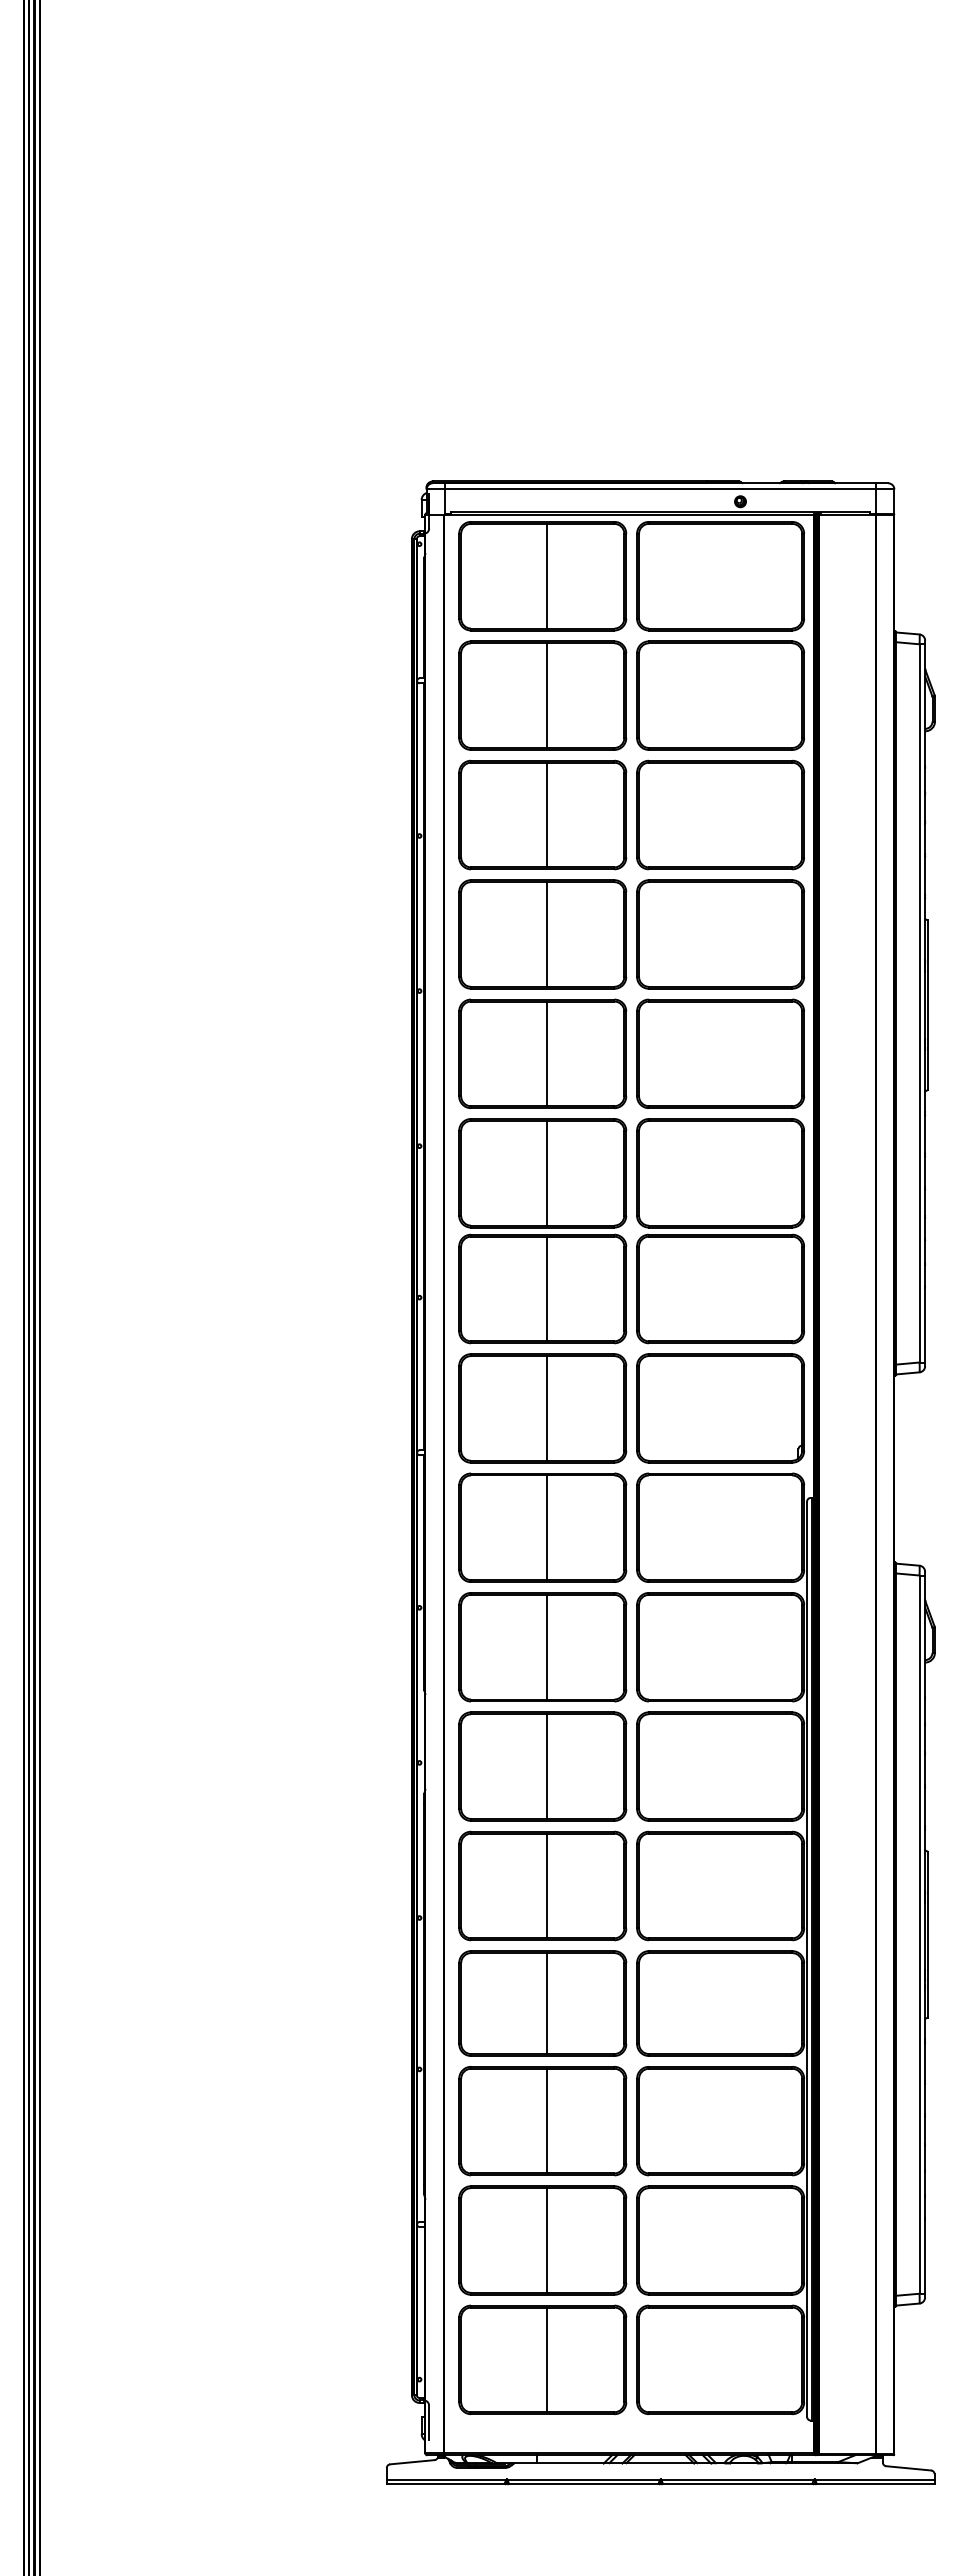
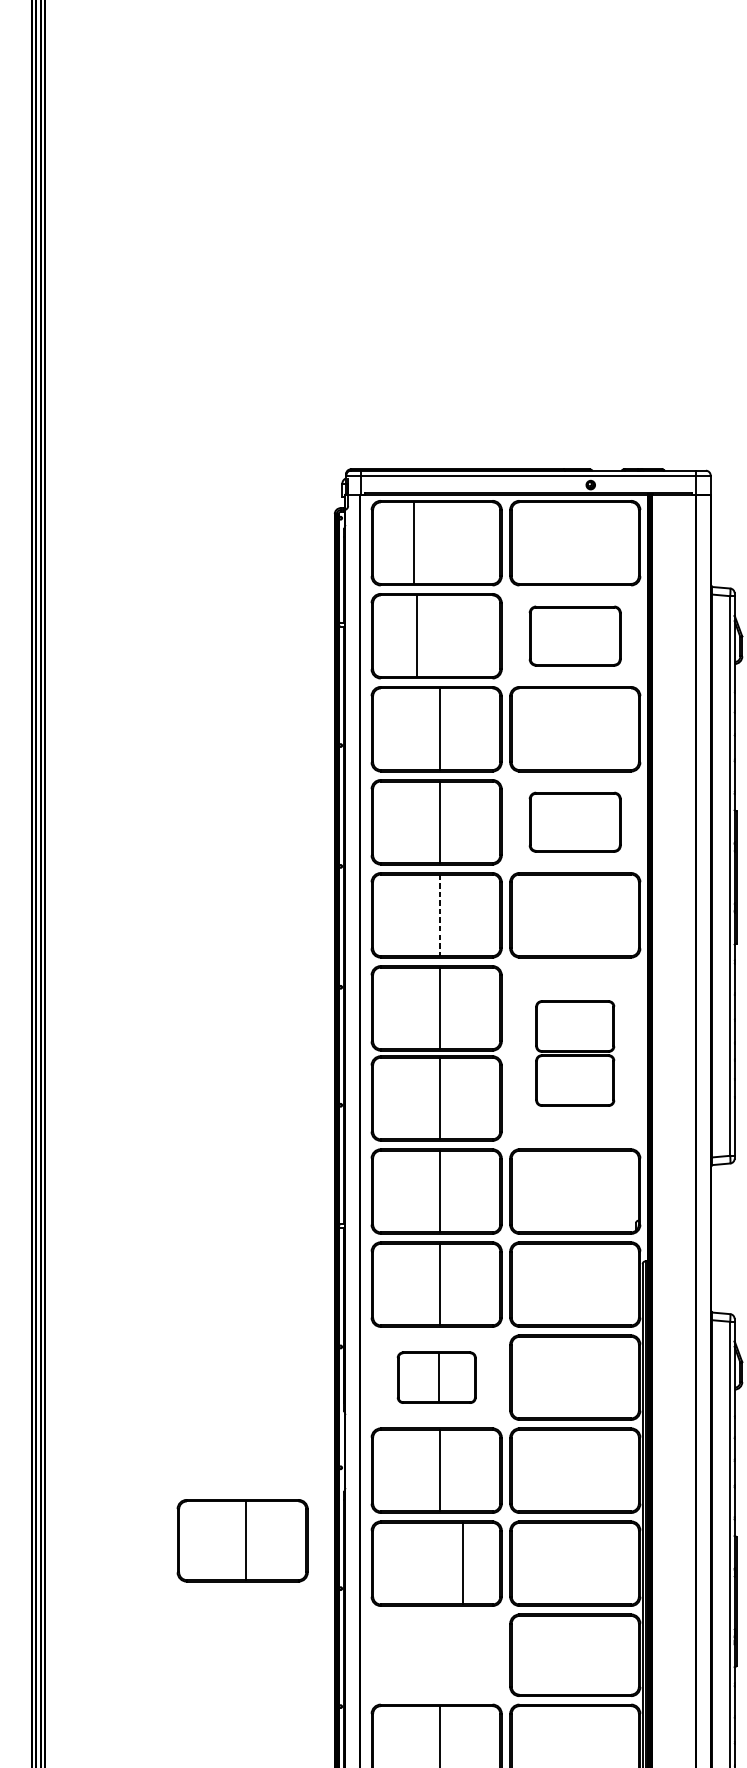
line: (546, 575) -> (413, 542), moved
line: (546, 695) -> (416, 636), moved
part: (720, 695) -> (575, 636), size x0.7
part: (720, 934) -> (575, 822), size x0.7
line: (546, 1054) -> (439, 915), solid -> dashed
part: (720, 1231) -> (575, 1053), size x0.6
part: (542, 1647) -> (436, 1377), size x0.6
line: (546, 1885) -> (462, 1563), moved
part: (542, 2003) -> (242, 1540), moved

